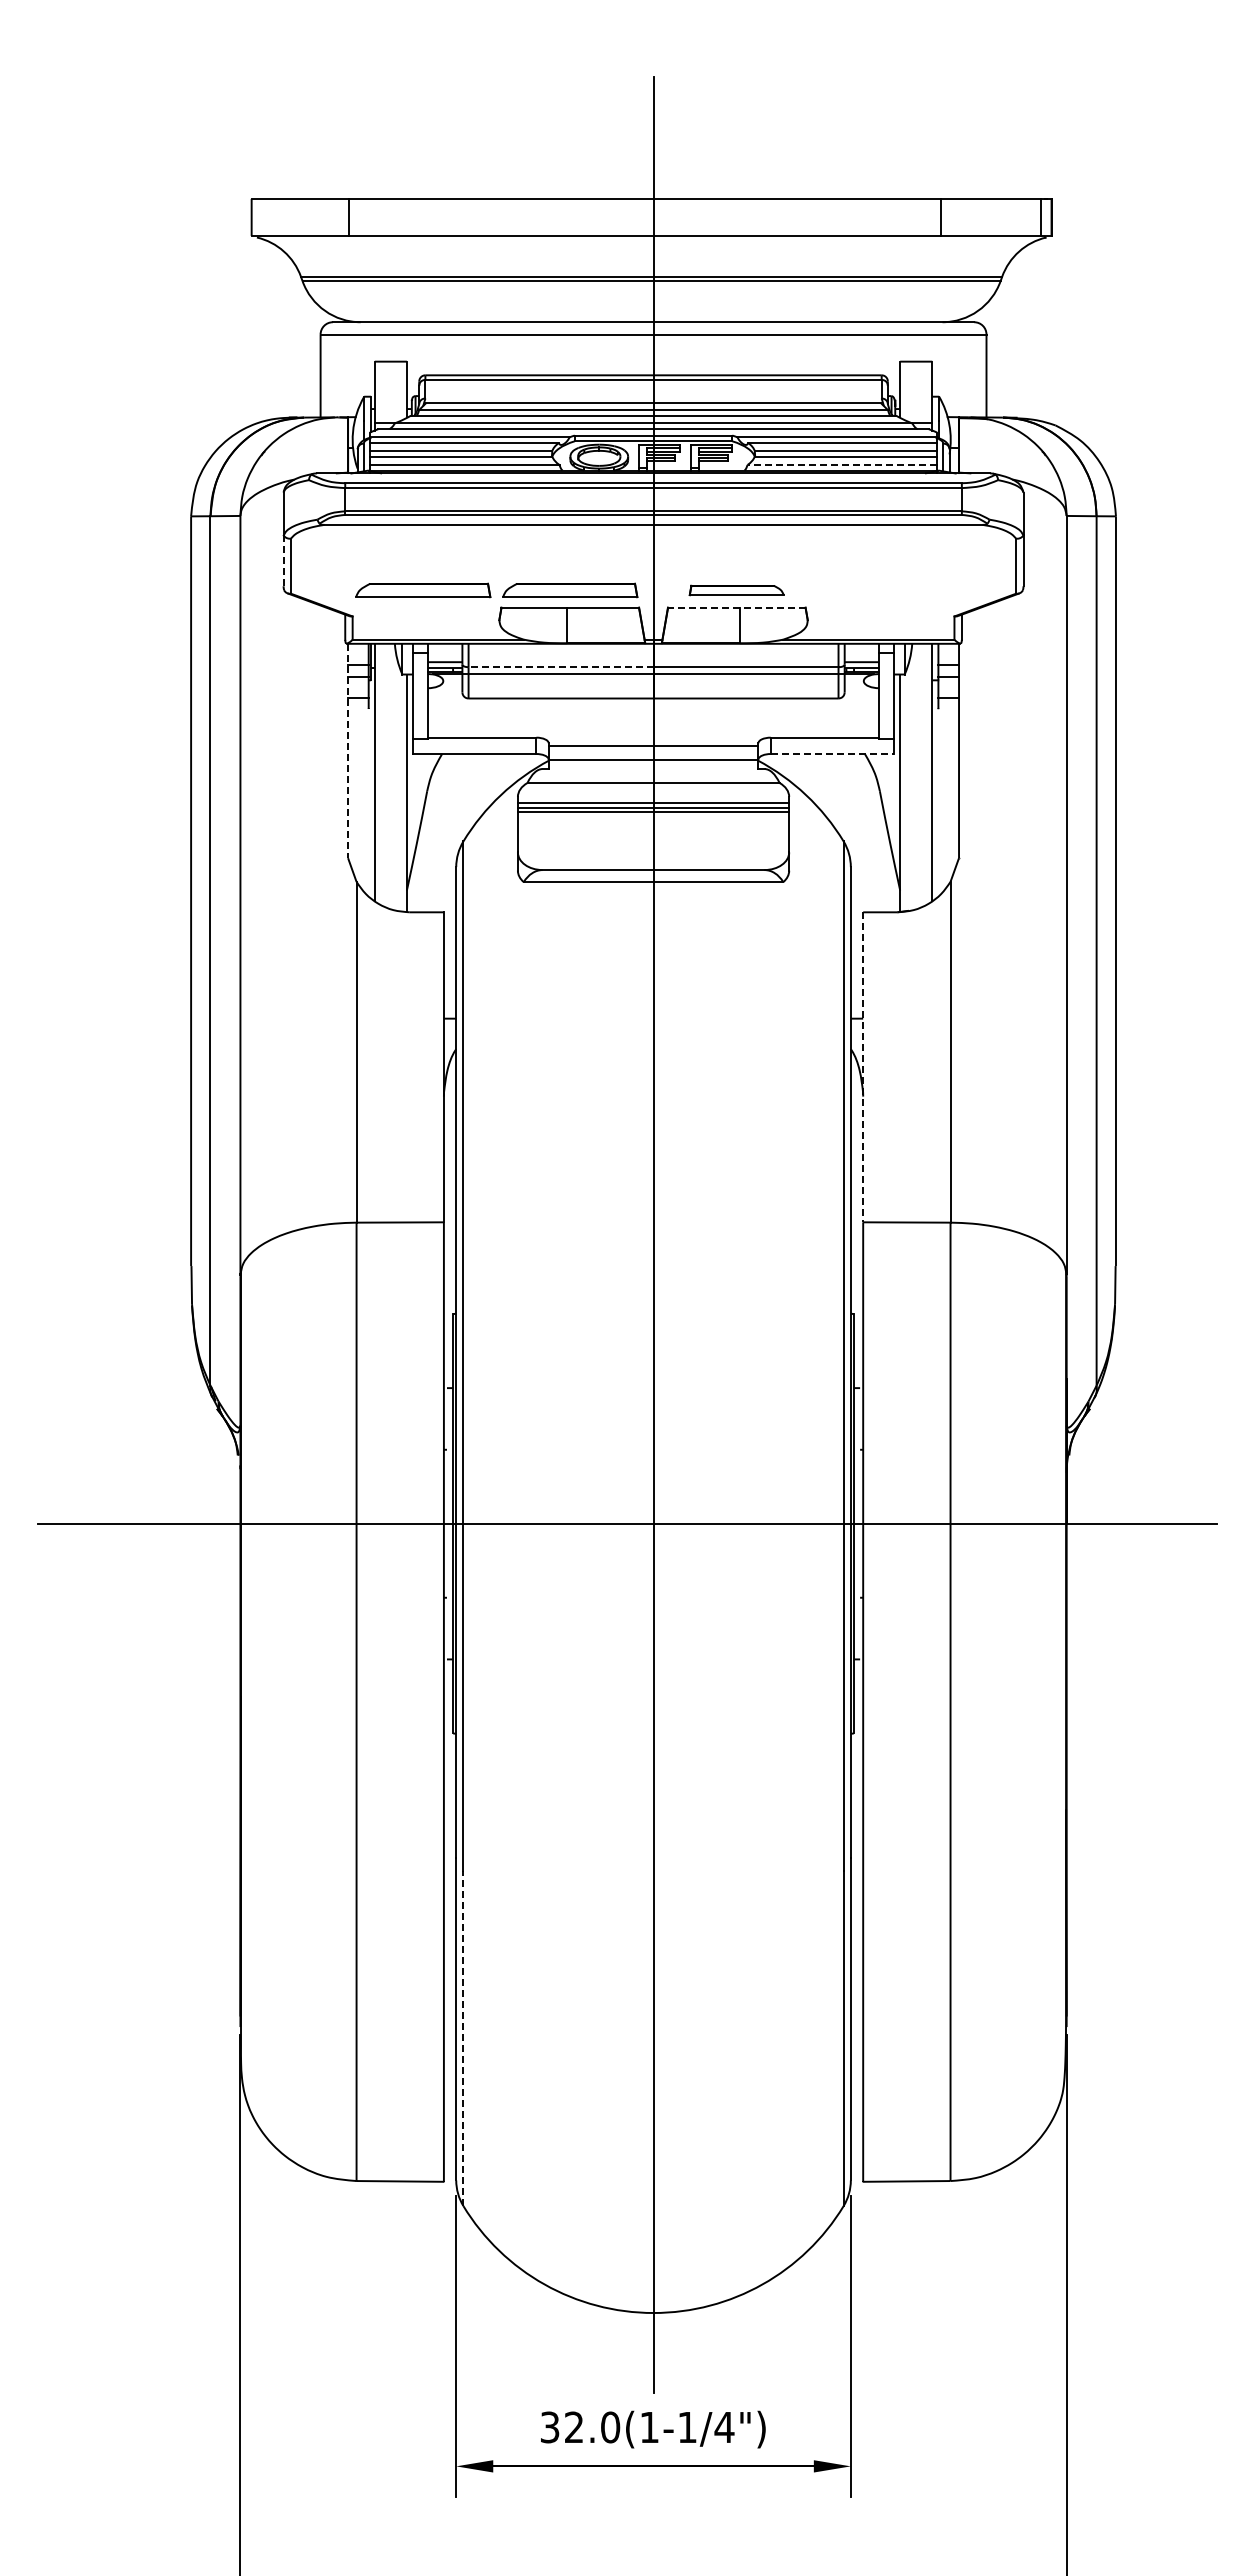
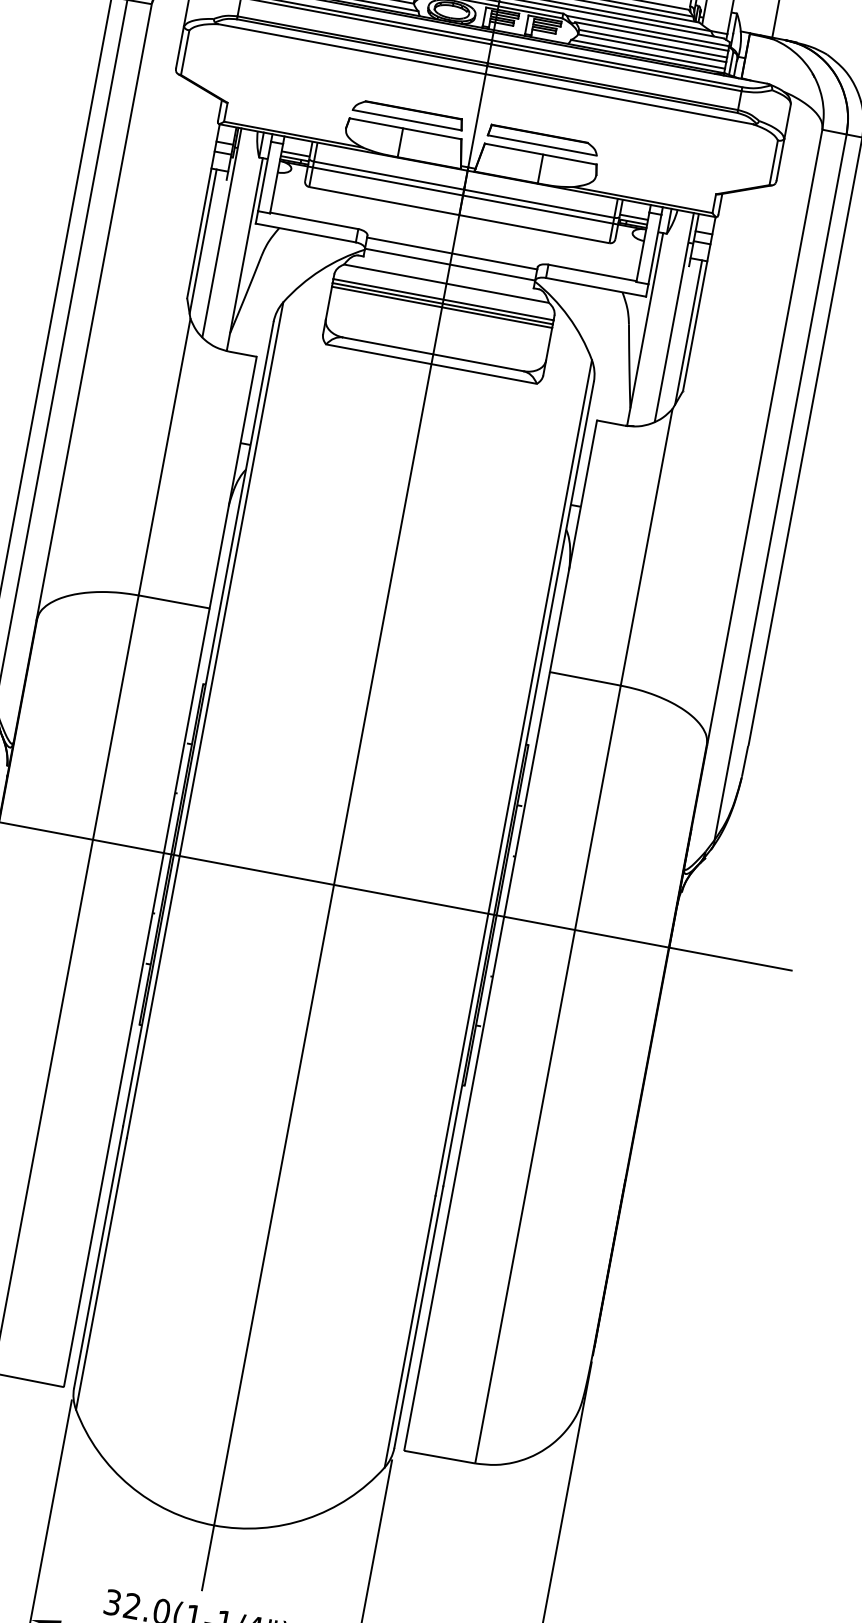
line: (842, 465) -> (648, 54), dashed -> solid
line: (283, 560) -> (179, 46), dashed -> solid
part: (423, 590) -> (289, 92), removed
part: (736, 590) -> (543, 140), size x1.43
line: (736, 607) -> (540, 153), dashed -> solid
line: (560, 667) -> (388, 175), dashed -> solid
line: (348, 751) -> (203, 211), dashed -> solid
line: (832, 754) -> (596, 287), dashed -> solid
line: (354, 786) -> (203, 241), added
line: (952, 787) -> (688, 332), added
line: (863, 1067) -> (573, 546), dashed -> solid
line: (463, 2038) -> (101, 1273), dashed -> solid

